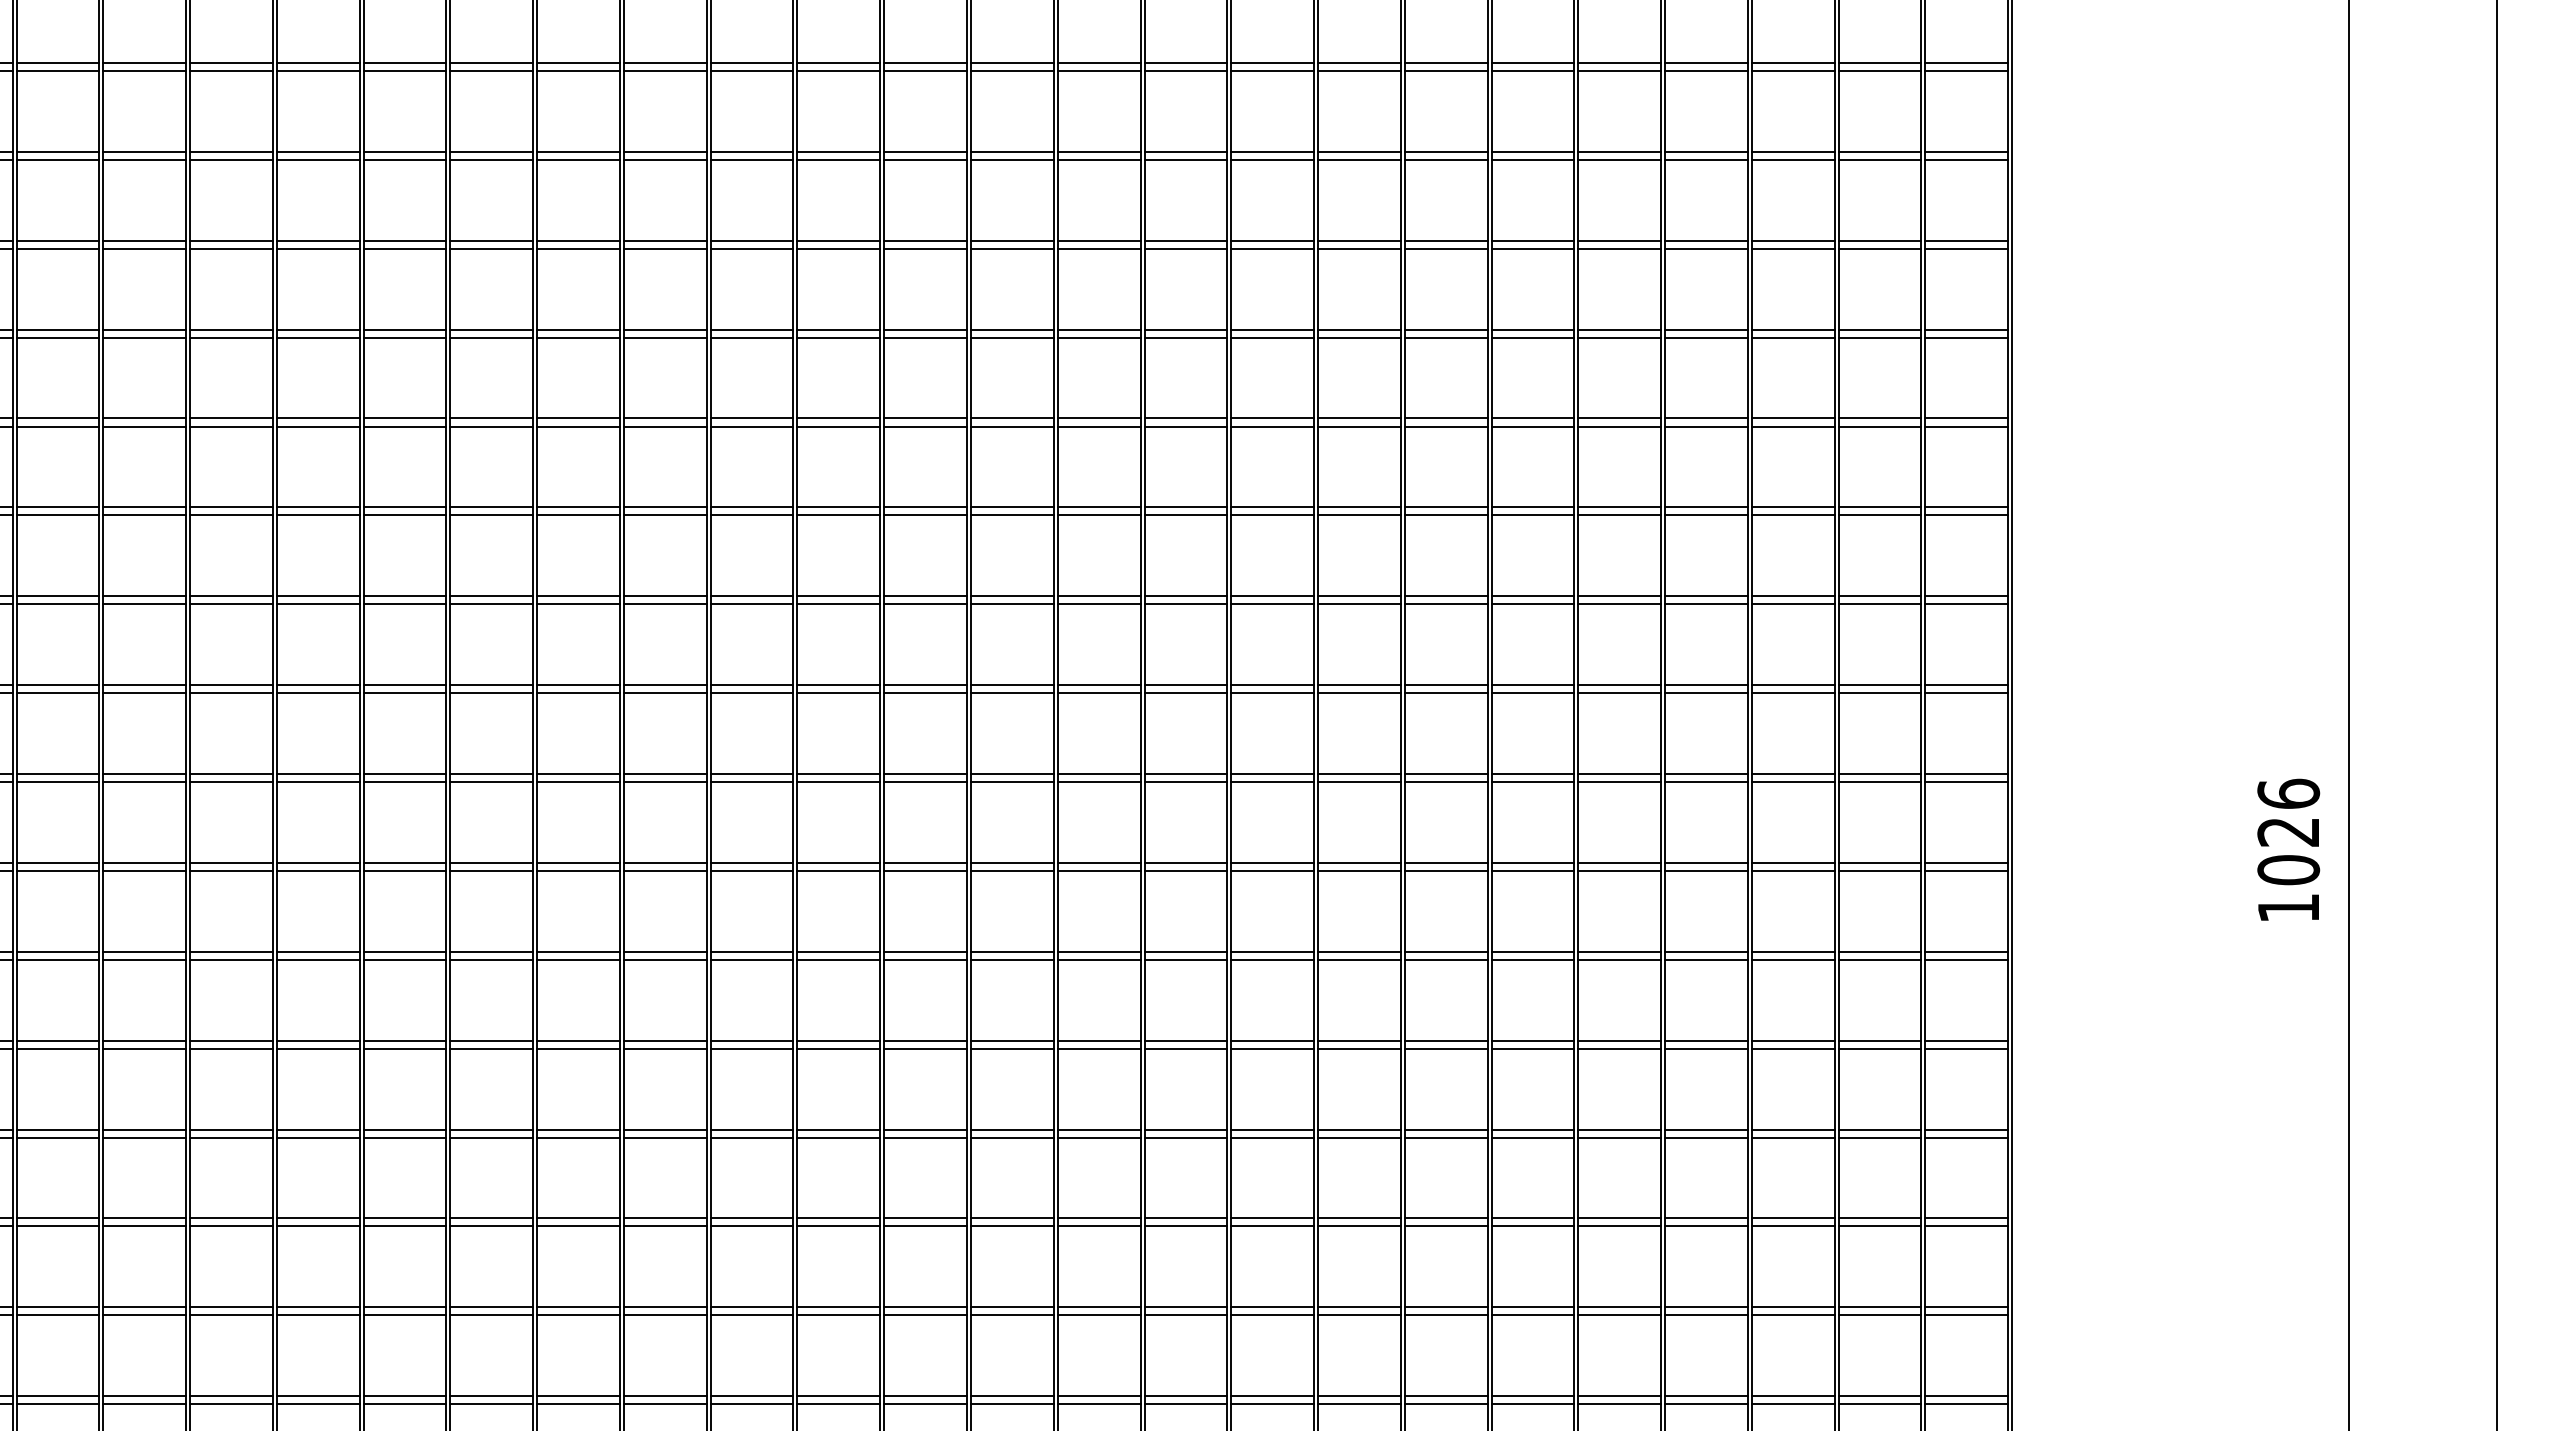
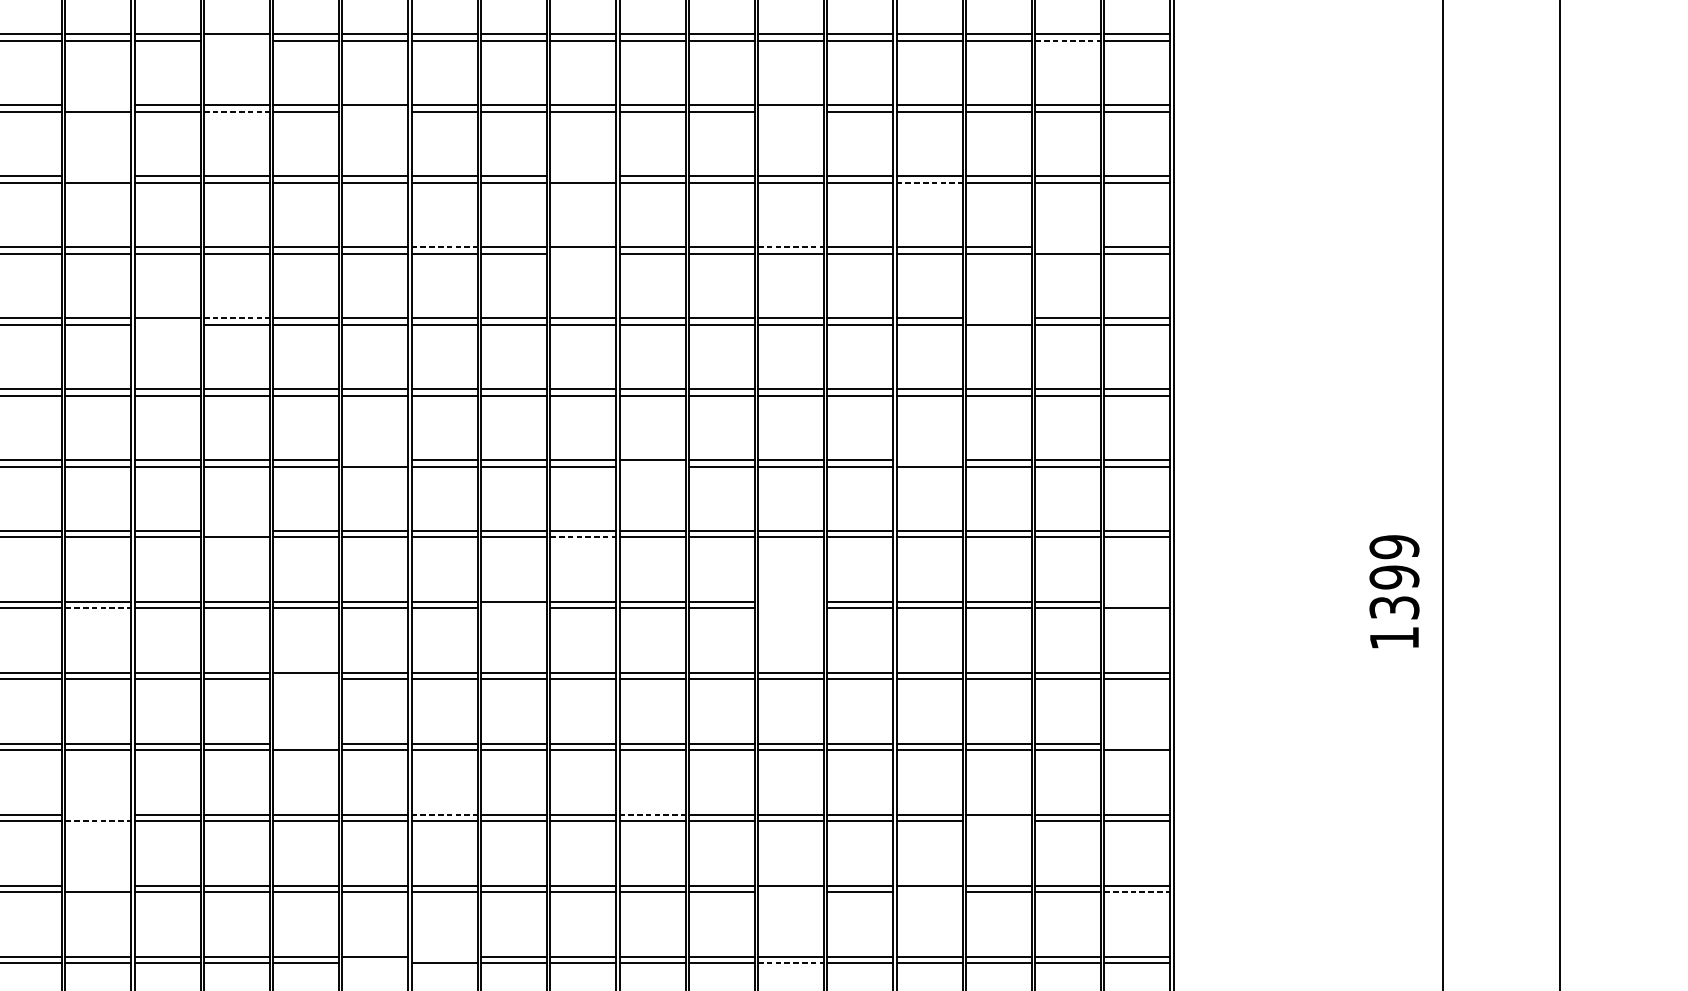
line: (838, 159) -> (236, 40), removed
line: (1880, 159) -> (1068, 40), solid -> dashed
line: (664, 240) -> (97, 105), removed
line: (839, 248) -> (237, 111), solid -> dashed
line: (1012, 248) -> (375, 111), removed
line: (1532, 248) -> (790, 111), removed
line: (664, 329) -> (97, 176), removed
line: (1272, 329) -> (583, 176), removed
line: (1706, 337) -> (929, 182), solid -> dashed
line: (1099, 418) -> (445, 247), solid -> dashed
line: (1533, 418) -> (791, 247), solid -> dashed
line: (1879, 418) -> (1067, 247), removed
line: (1272, 426) -> (583, 253), removed
line: (839, 507) -> (237, 318), solid -> dashed
line: (1792, 507) -> (998, 318), removed
line: (751, 515) -> (167, 324), removed
line: (1012, 685) -> (375, 460), removed
line: (1706, 685) -> (929, 460), removed
line: (1359, 693) -> (652, 466), removed
line: (838, 773) -> (236, 530), removed
line: (1273, 782) -> (583, 537), solid -> dashed
text: (2288, 831) -> (1394, 576), 1026 -> 1399
line: (1532, 862) -> (790, 601), removed
line: (1966, 862) -> (1137, 601), removed
line: (665, 870) -> (98, 608), solid -> dashed
line: (1185, 870) -> (513, 608), removed
line: (1532, 870) -> (790, 608), removed
line: (925, 959) -> (306, 679), removed
line: (925, 1040) -> (306, 743), removed
line: (1966, 1040) -> (1137, 743), removed
line: (664, 1129) -> (97, 814), removed
line: (1099, 1129) -> (445, 814), solid -> dashed
line: (1359, 1129) -> (652, 814), solid -> dashed
line: (665, 1137) -> (98, 821), solid -> dashed
line: (1792, 1137) -> (998, 821), removed
line: (664, 1218) -> (97, 885), removed
line: (1532, 1226) -> (790, 892), removed
line: (1706, 1226) -> (929, 892), removed
line: (1967, 1226) -> (1138, 892), solid -> dashed
line: (1098, 1307) -> (444, 956), removed
line: (1012, 1315) -> (375, 963), removed
line: (1533, 1315) -> (791, 963), solid -> dashed

